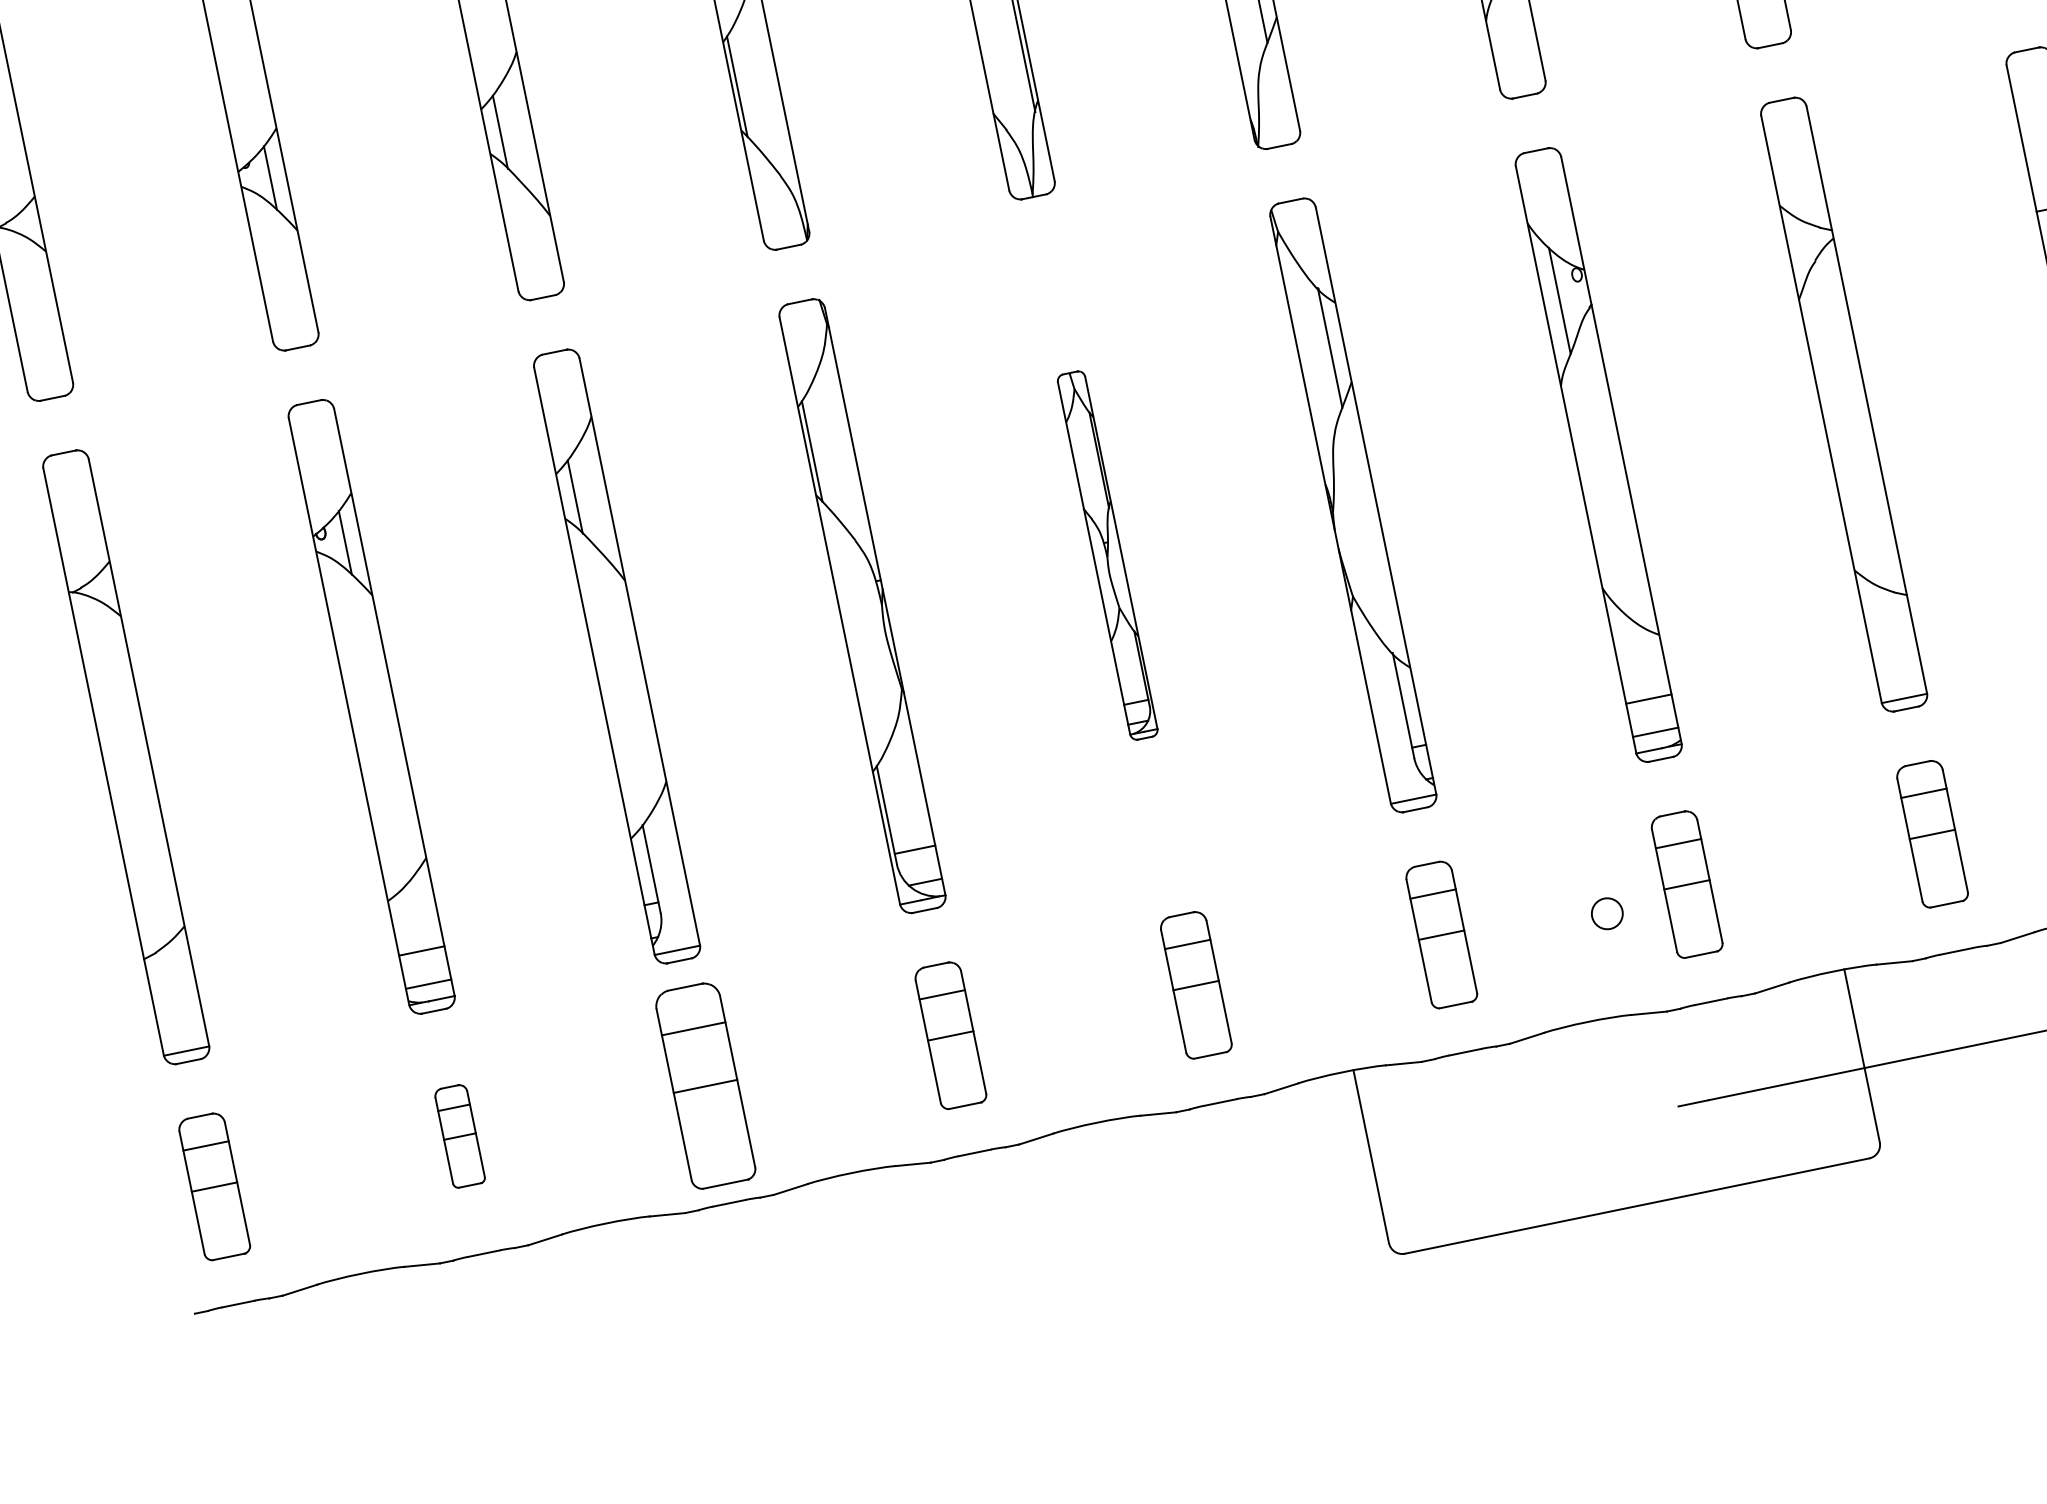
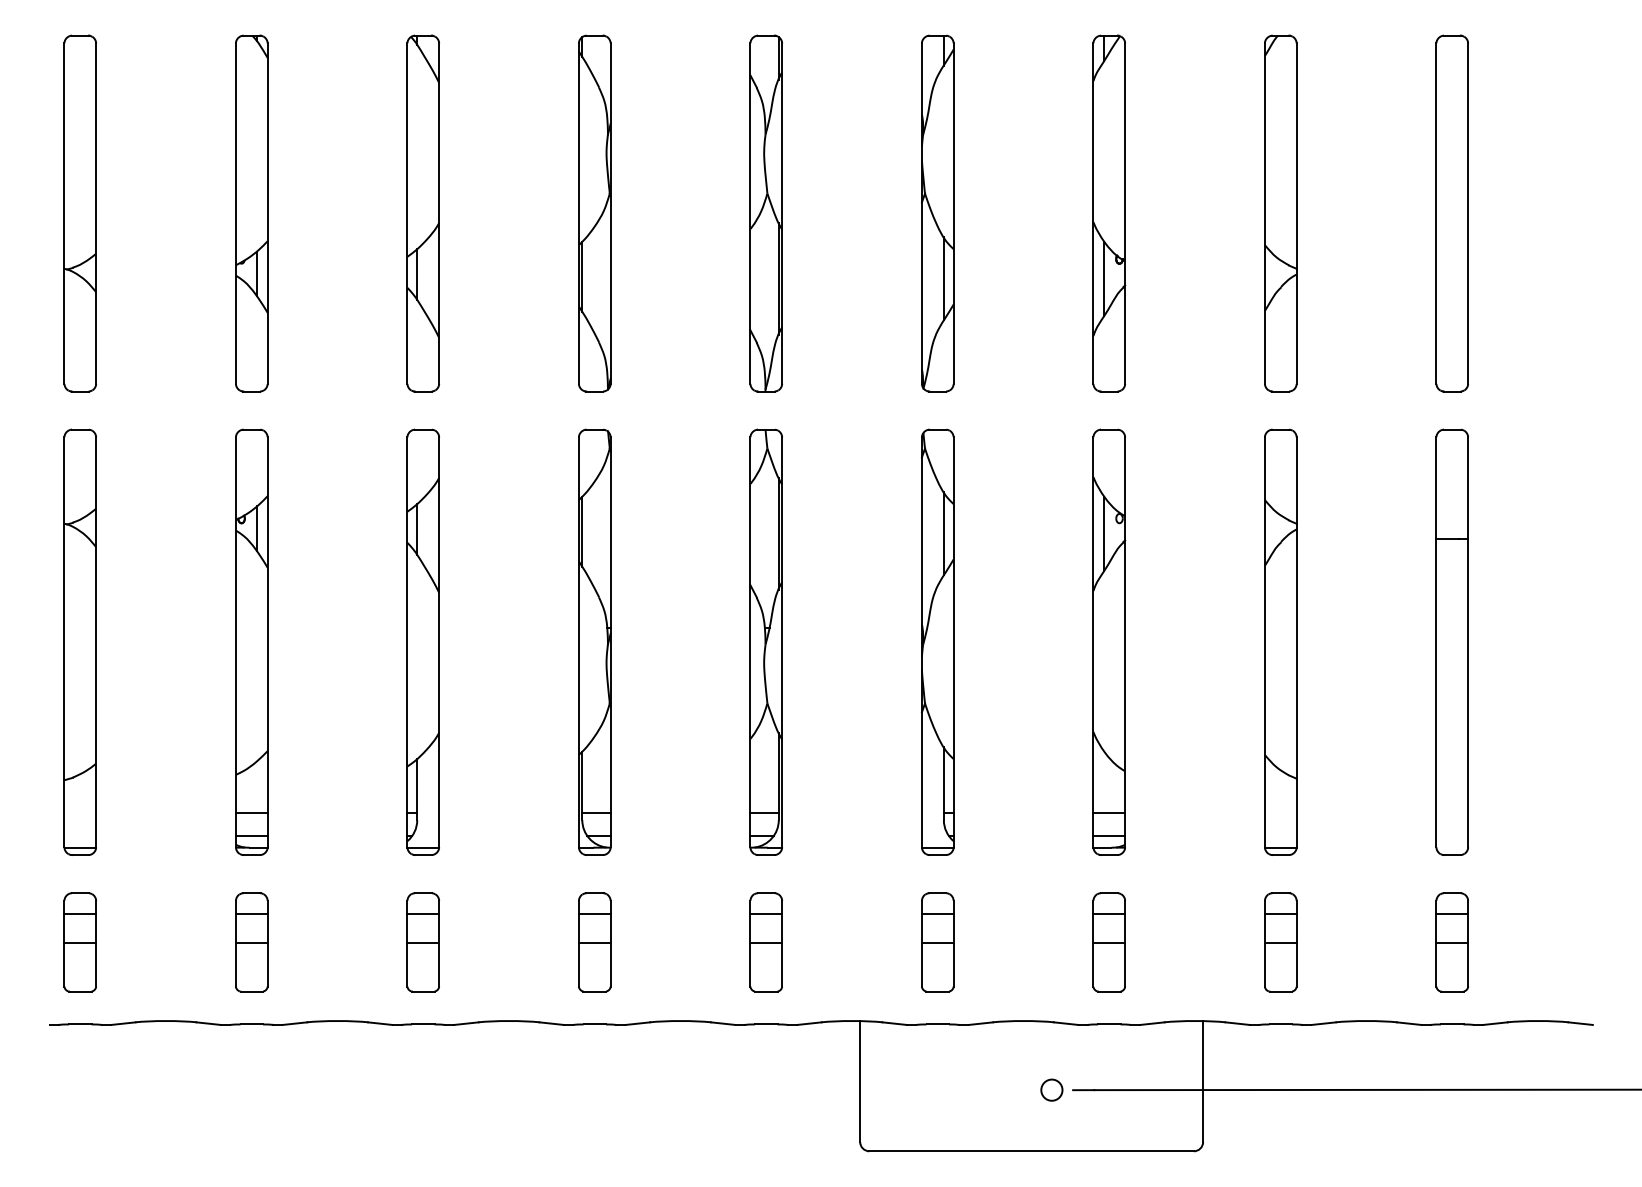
part: (1106, 554) -> (765, 641), size x1.67
circle: (1606, 912) -> (1051, 1089), moved
part: (704, 1086) -> (422, 942), size x0.71
part: (459, 1136) -> (251, 942), size x1.43

